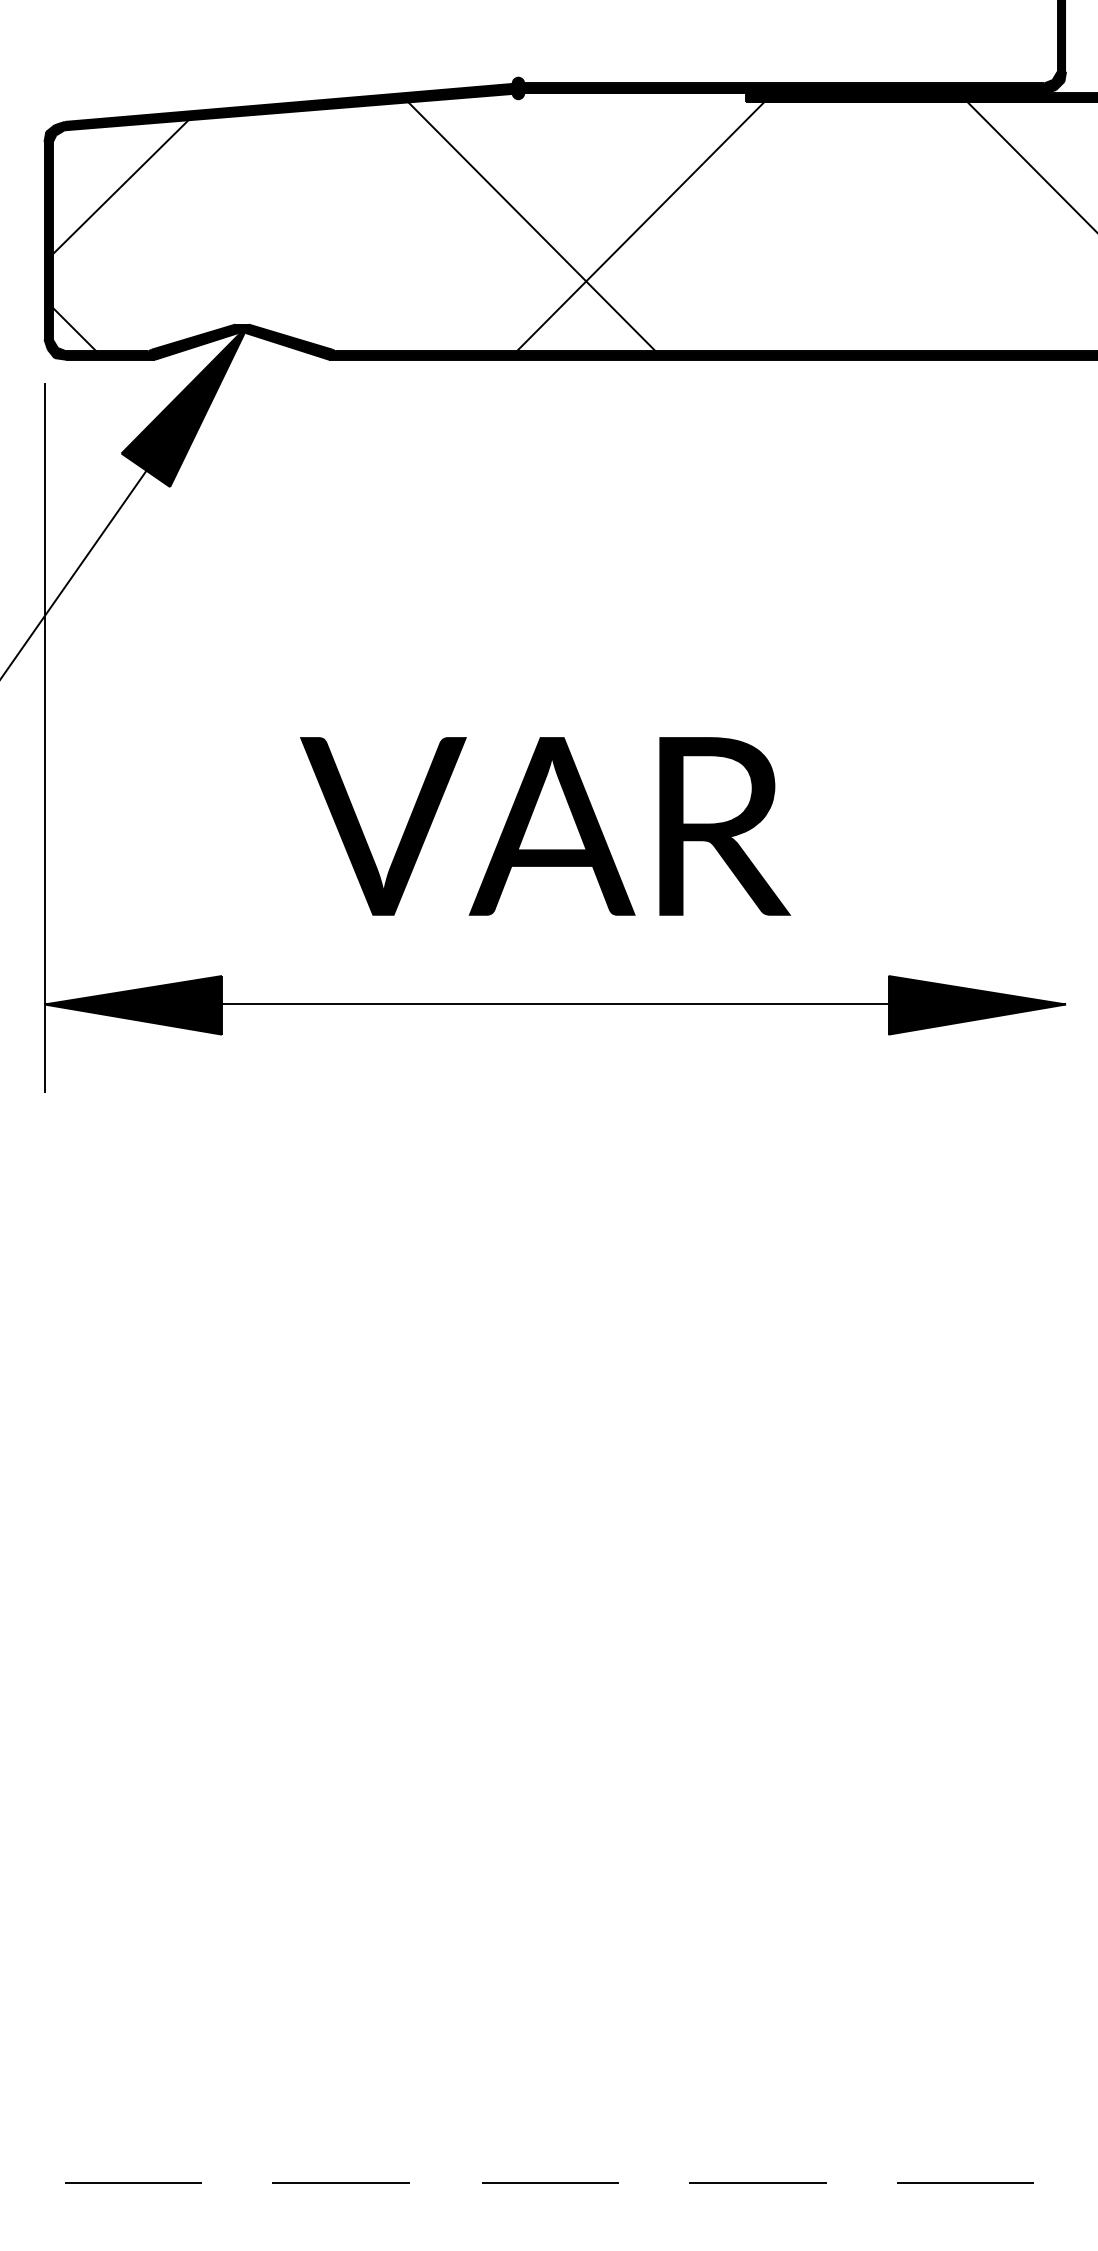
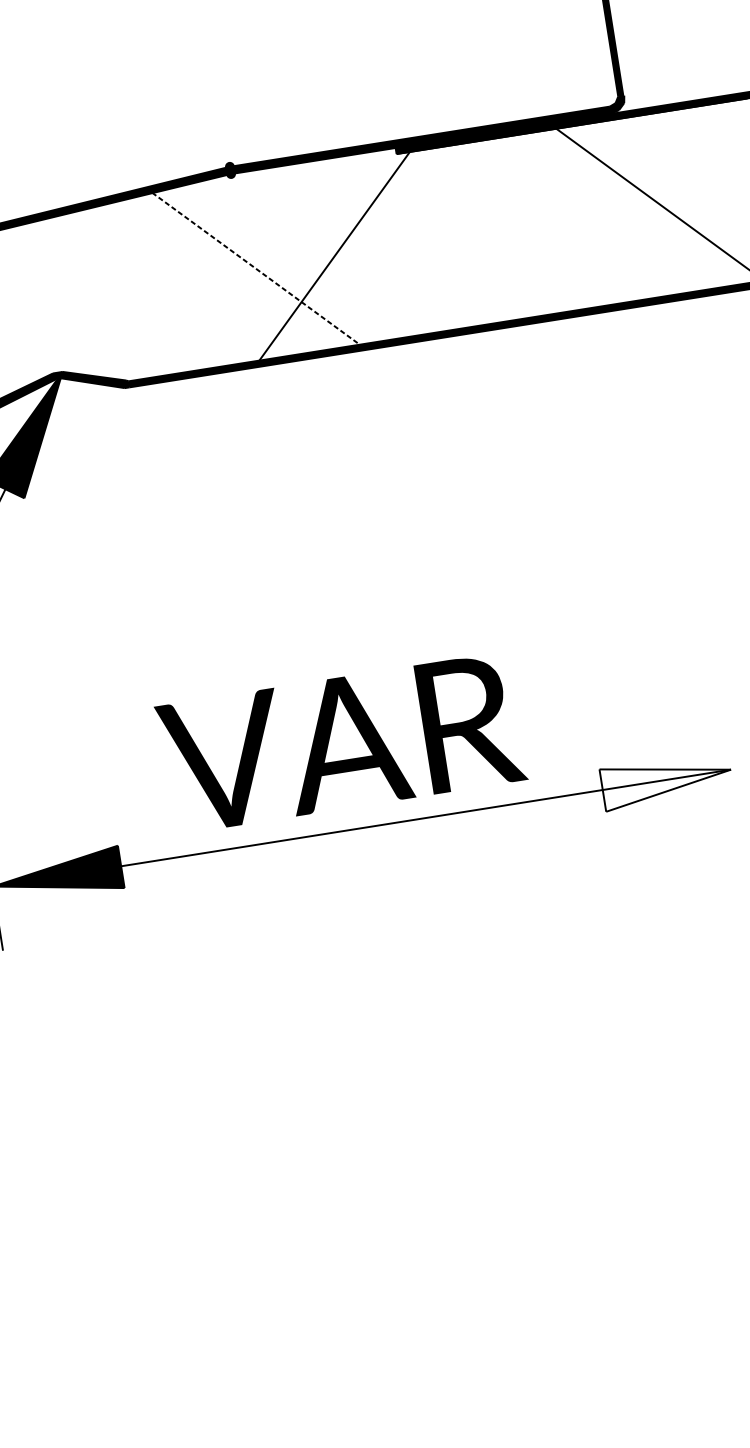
line: (531, 226) -> (255, 268), solid -> dashed
text: (545, 826) -> (341, 743), moved
fill: (977, 1005) -> (667, 780), removed

